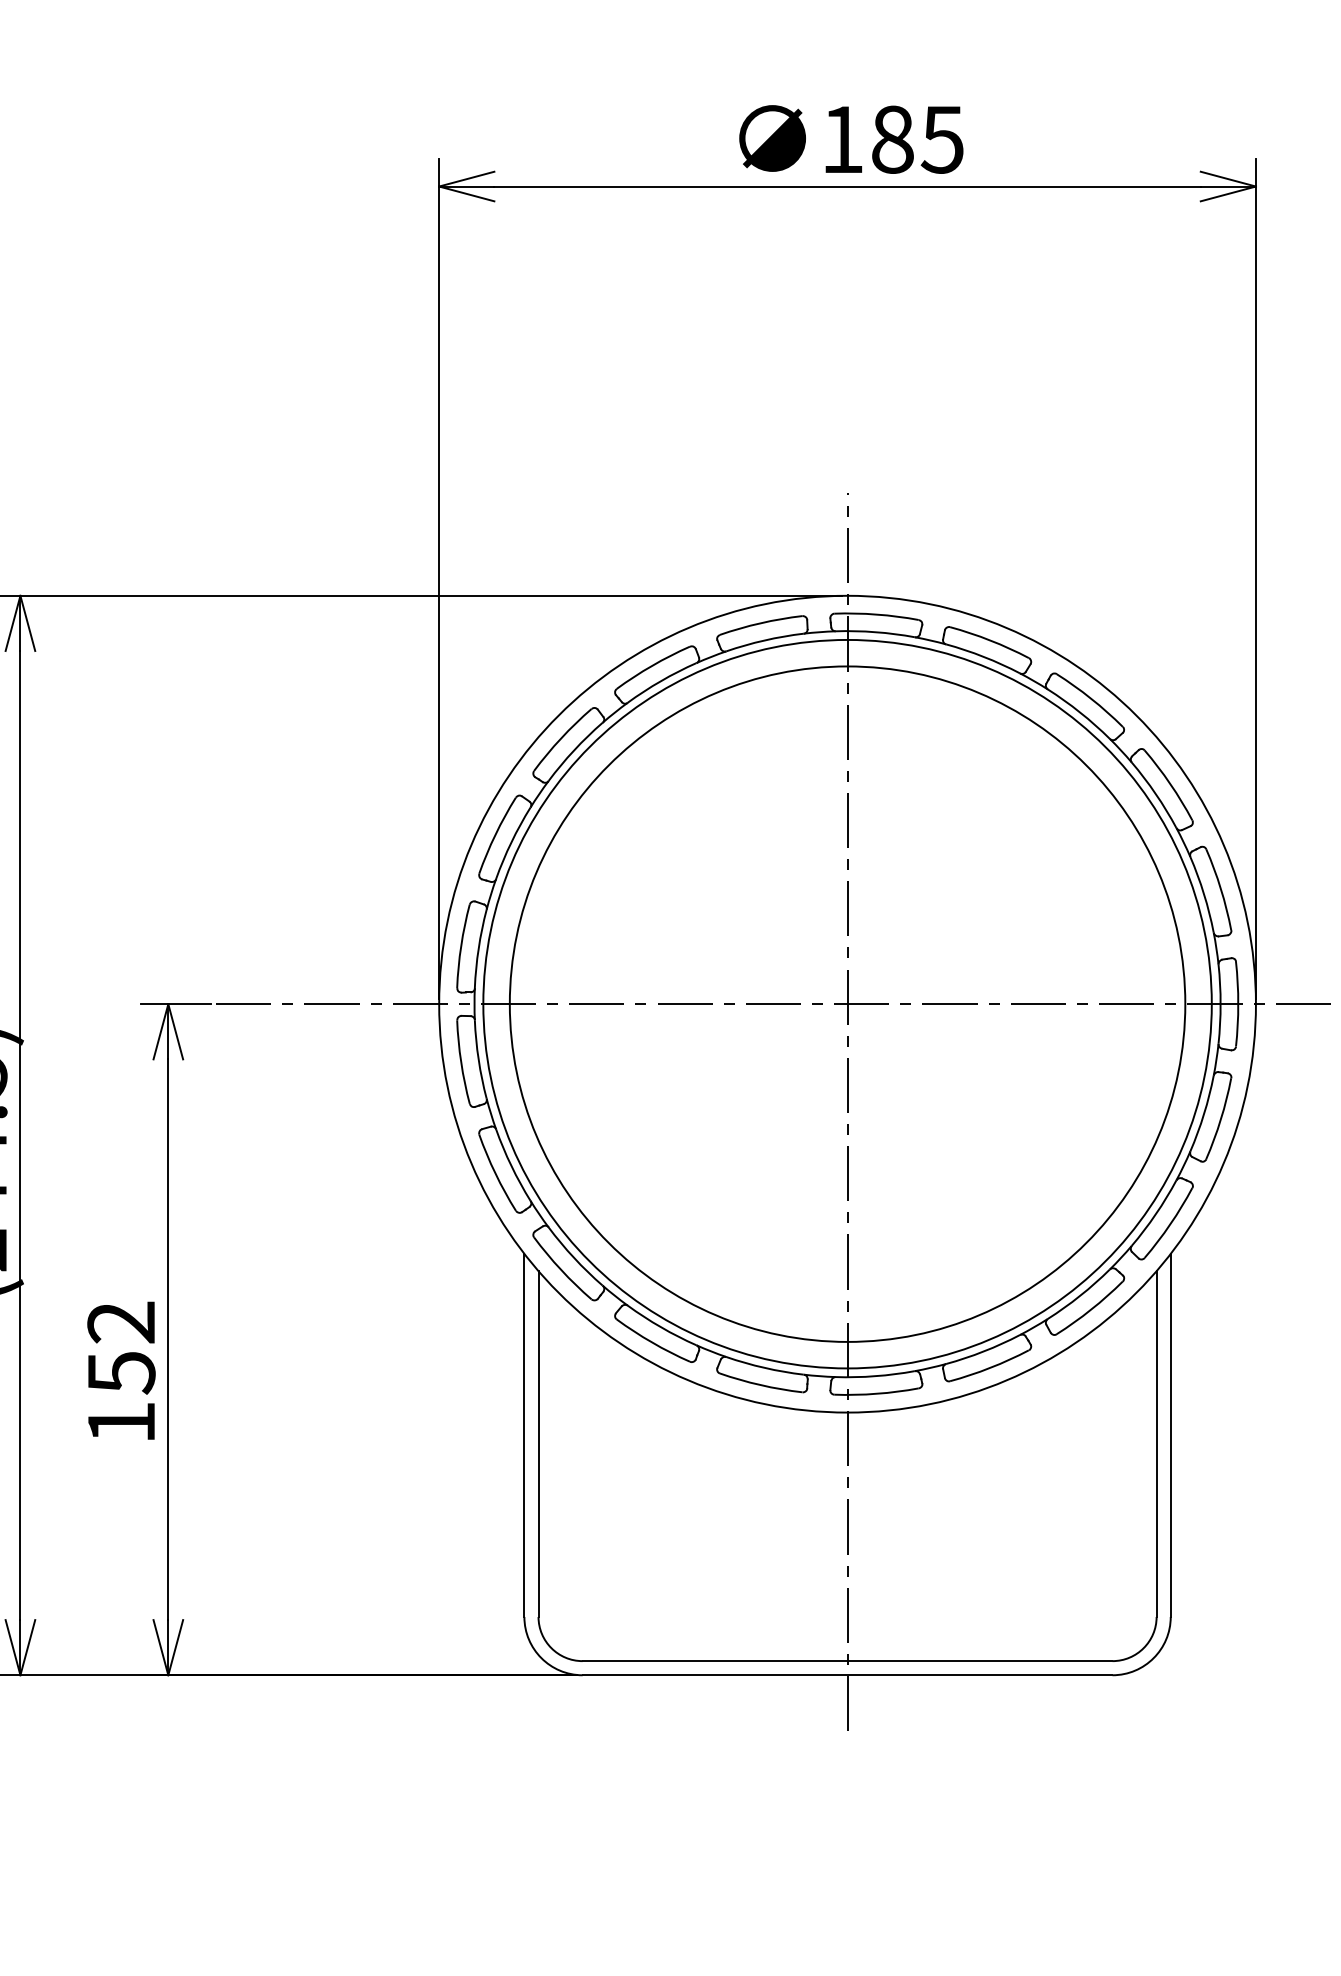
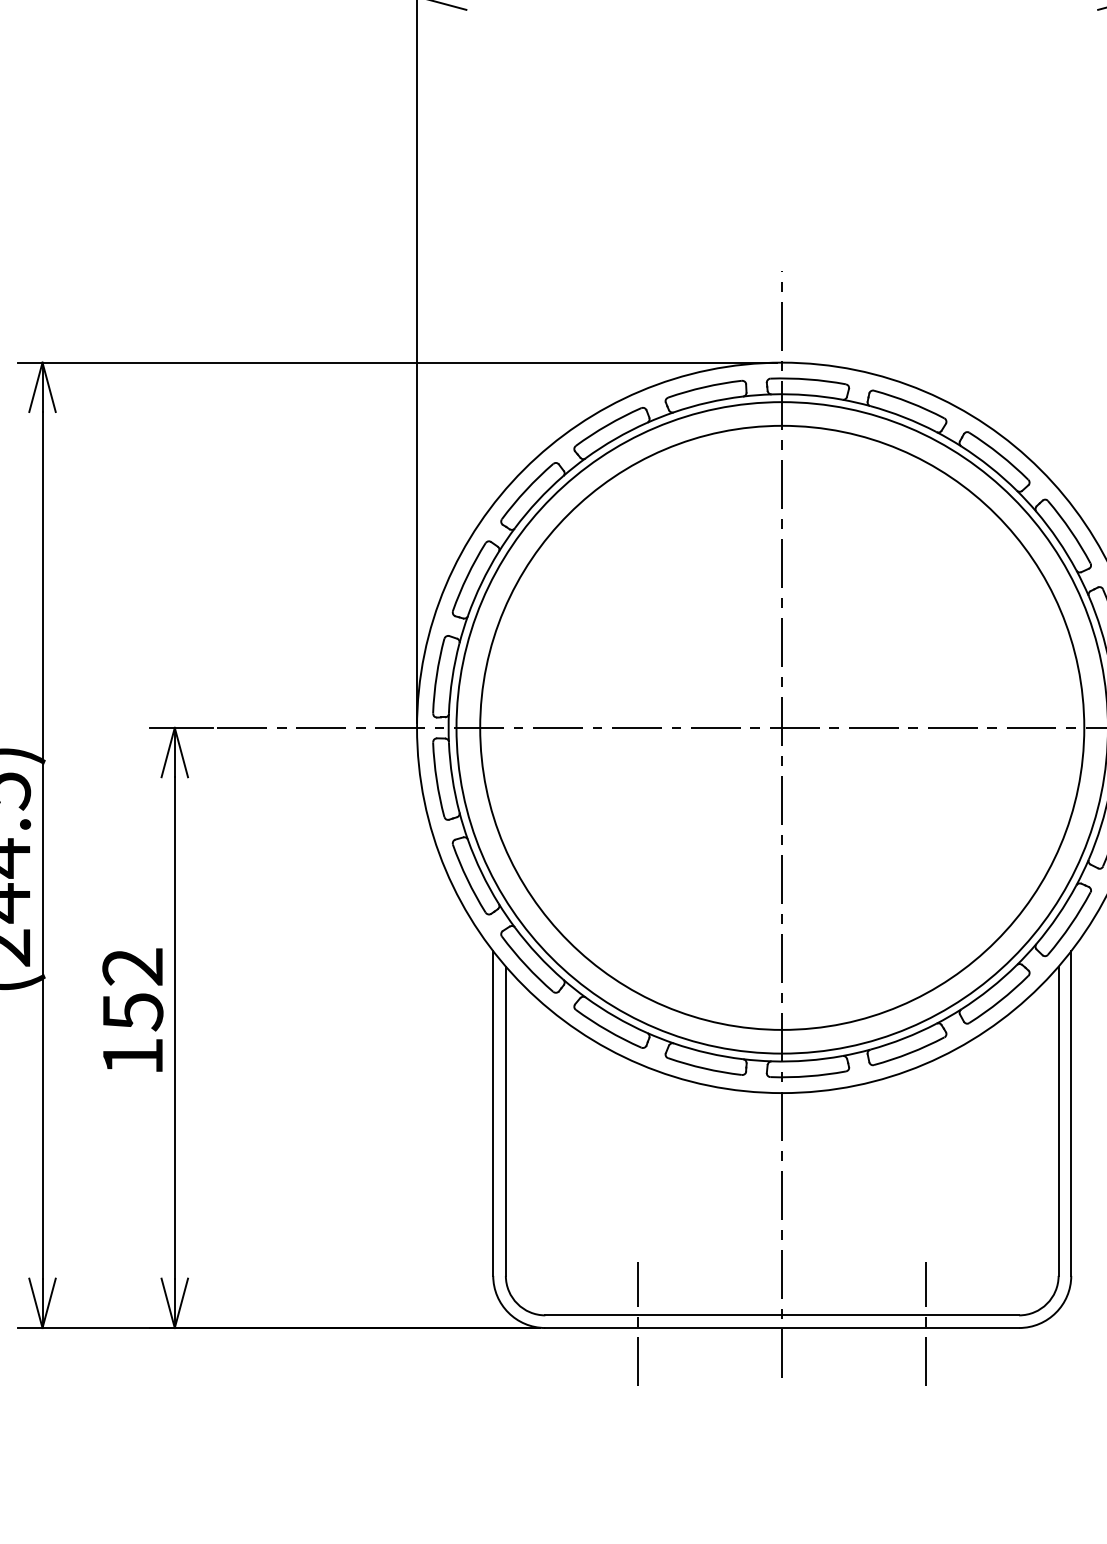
text: (121, 1370) -> (132, 1009), moved
line: (686, 1670) -> (638, 1323), added
line: (1008, 1670) -> (926, 1323), added

